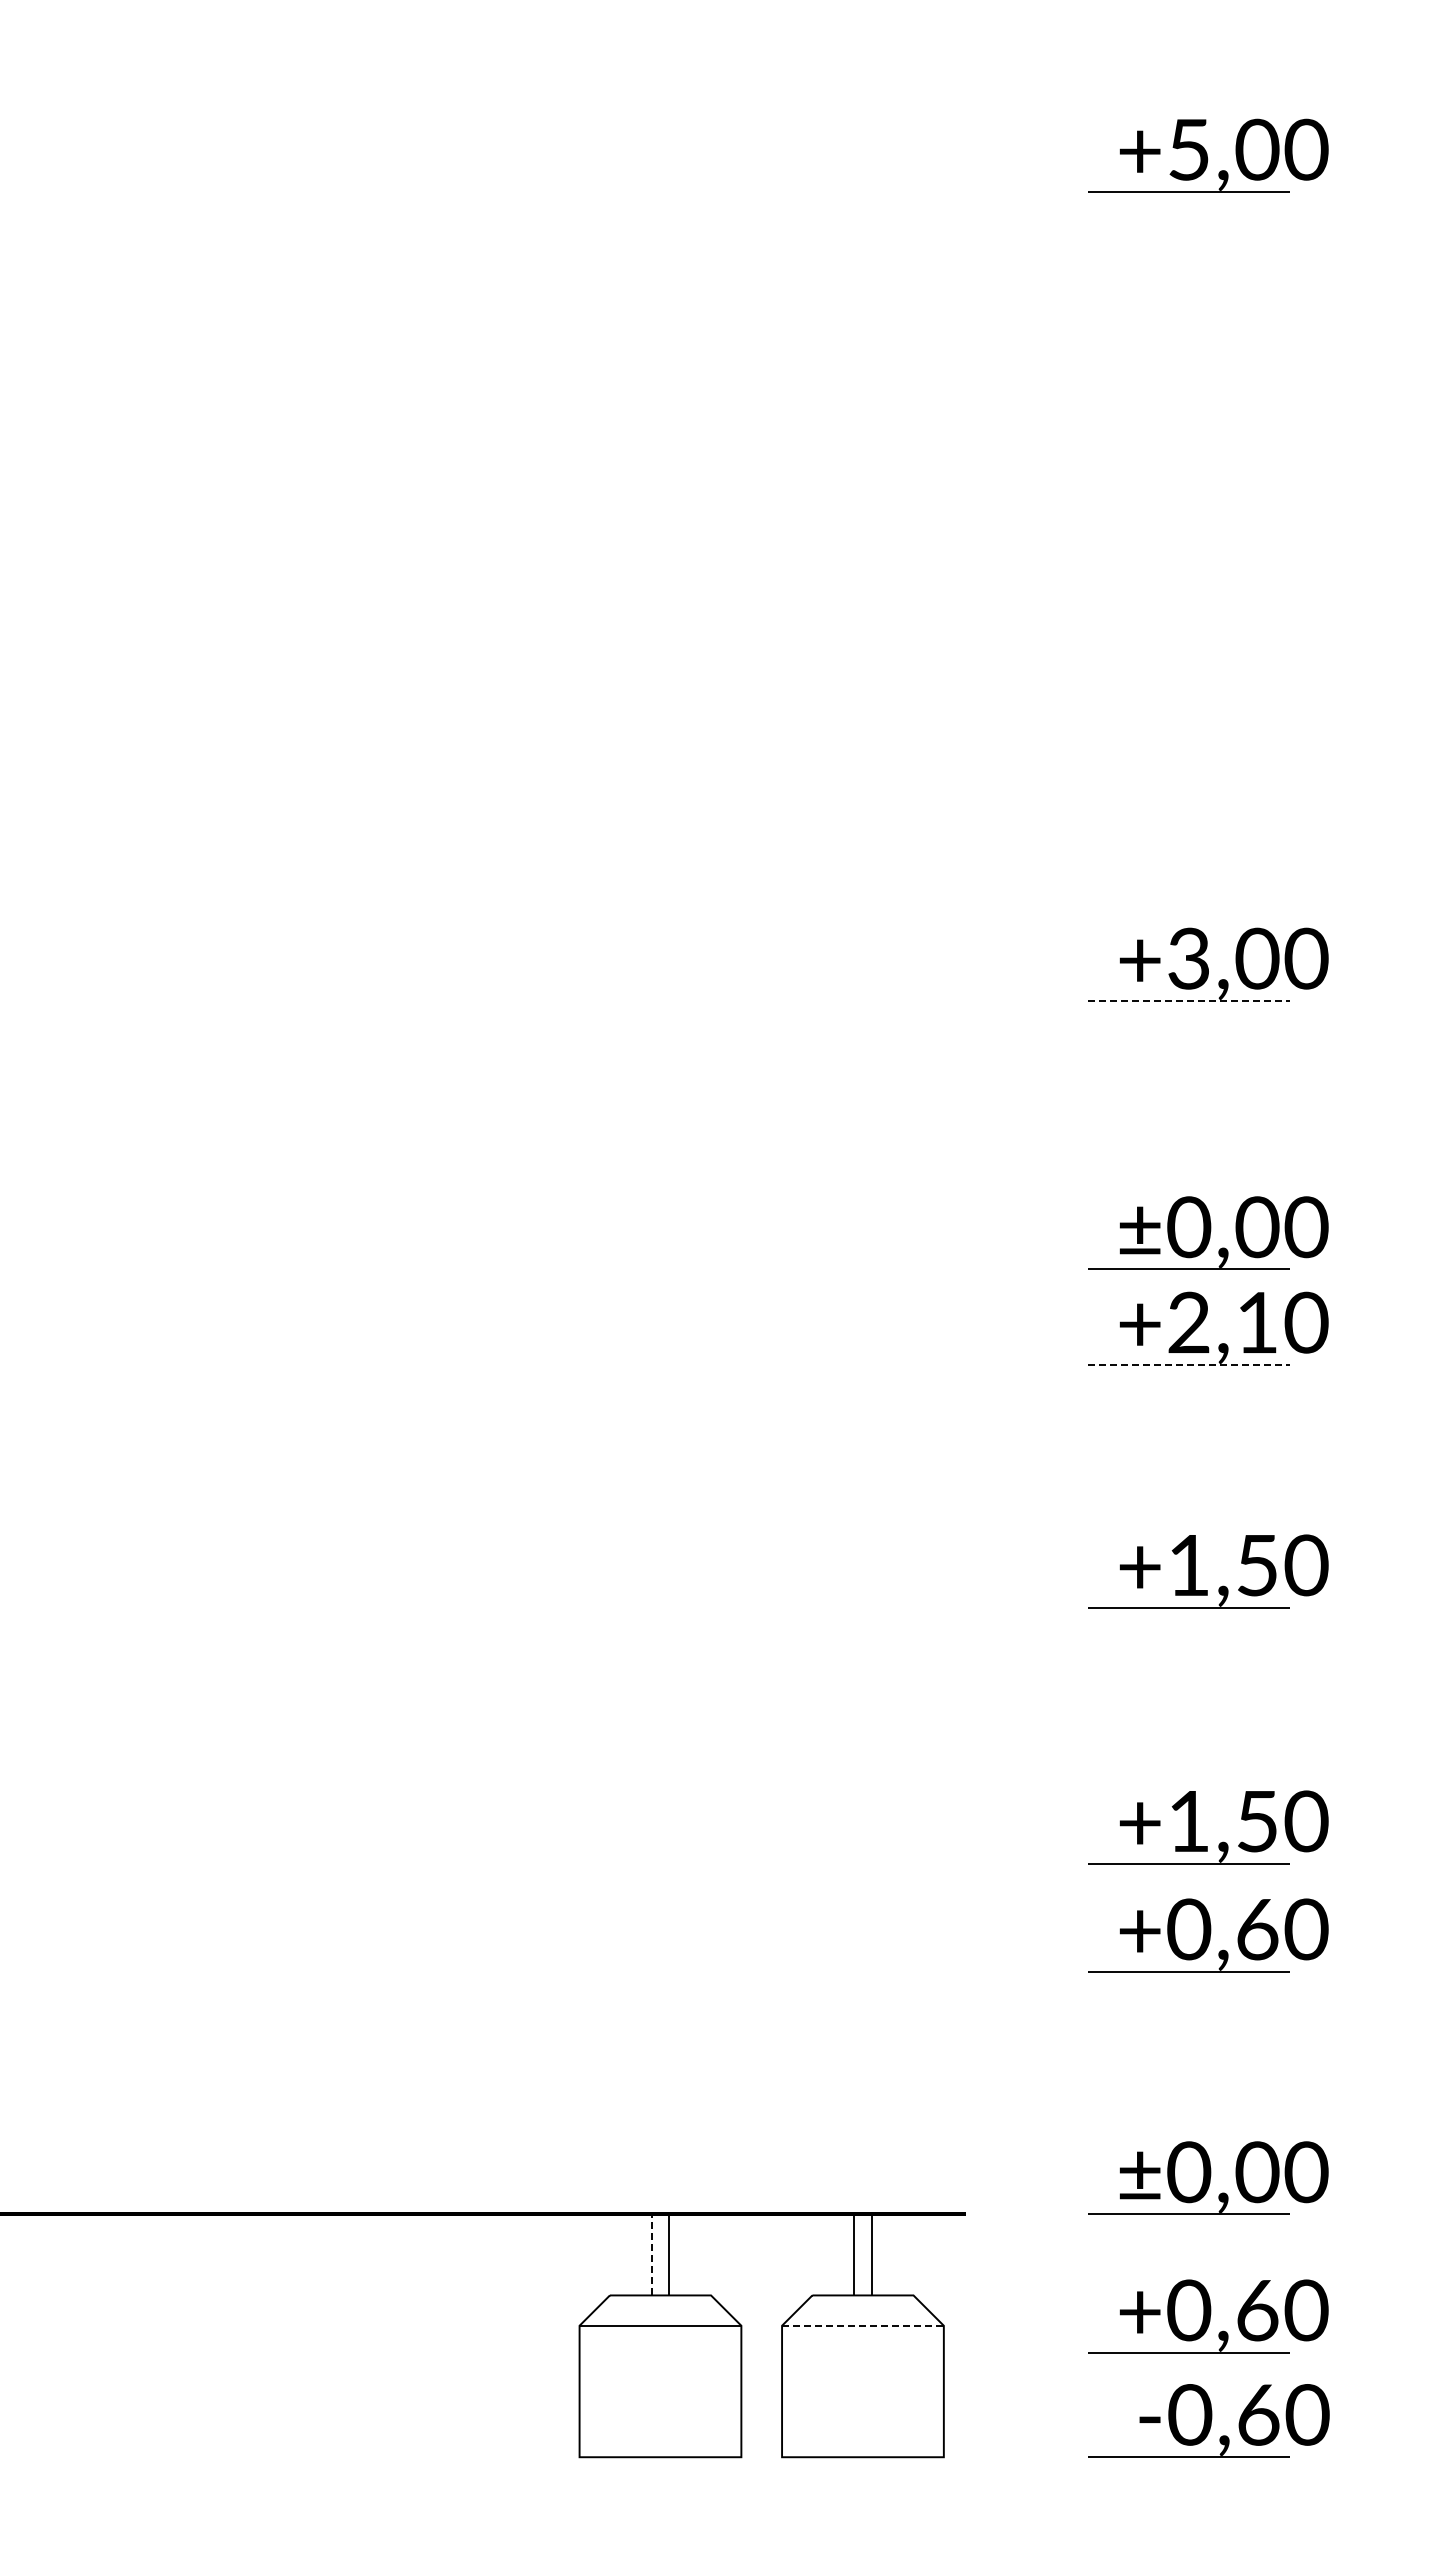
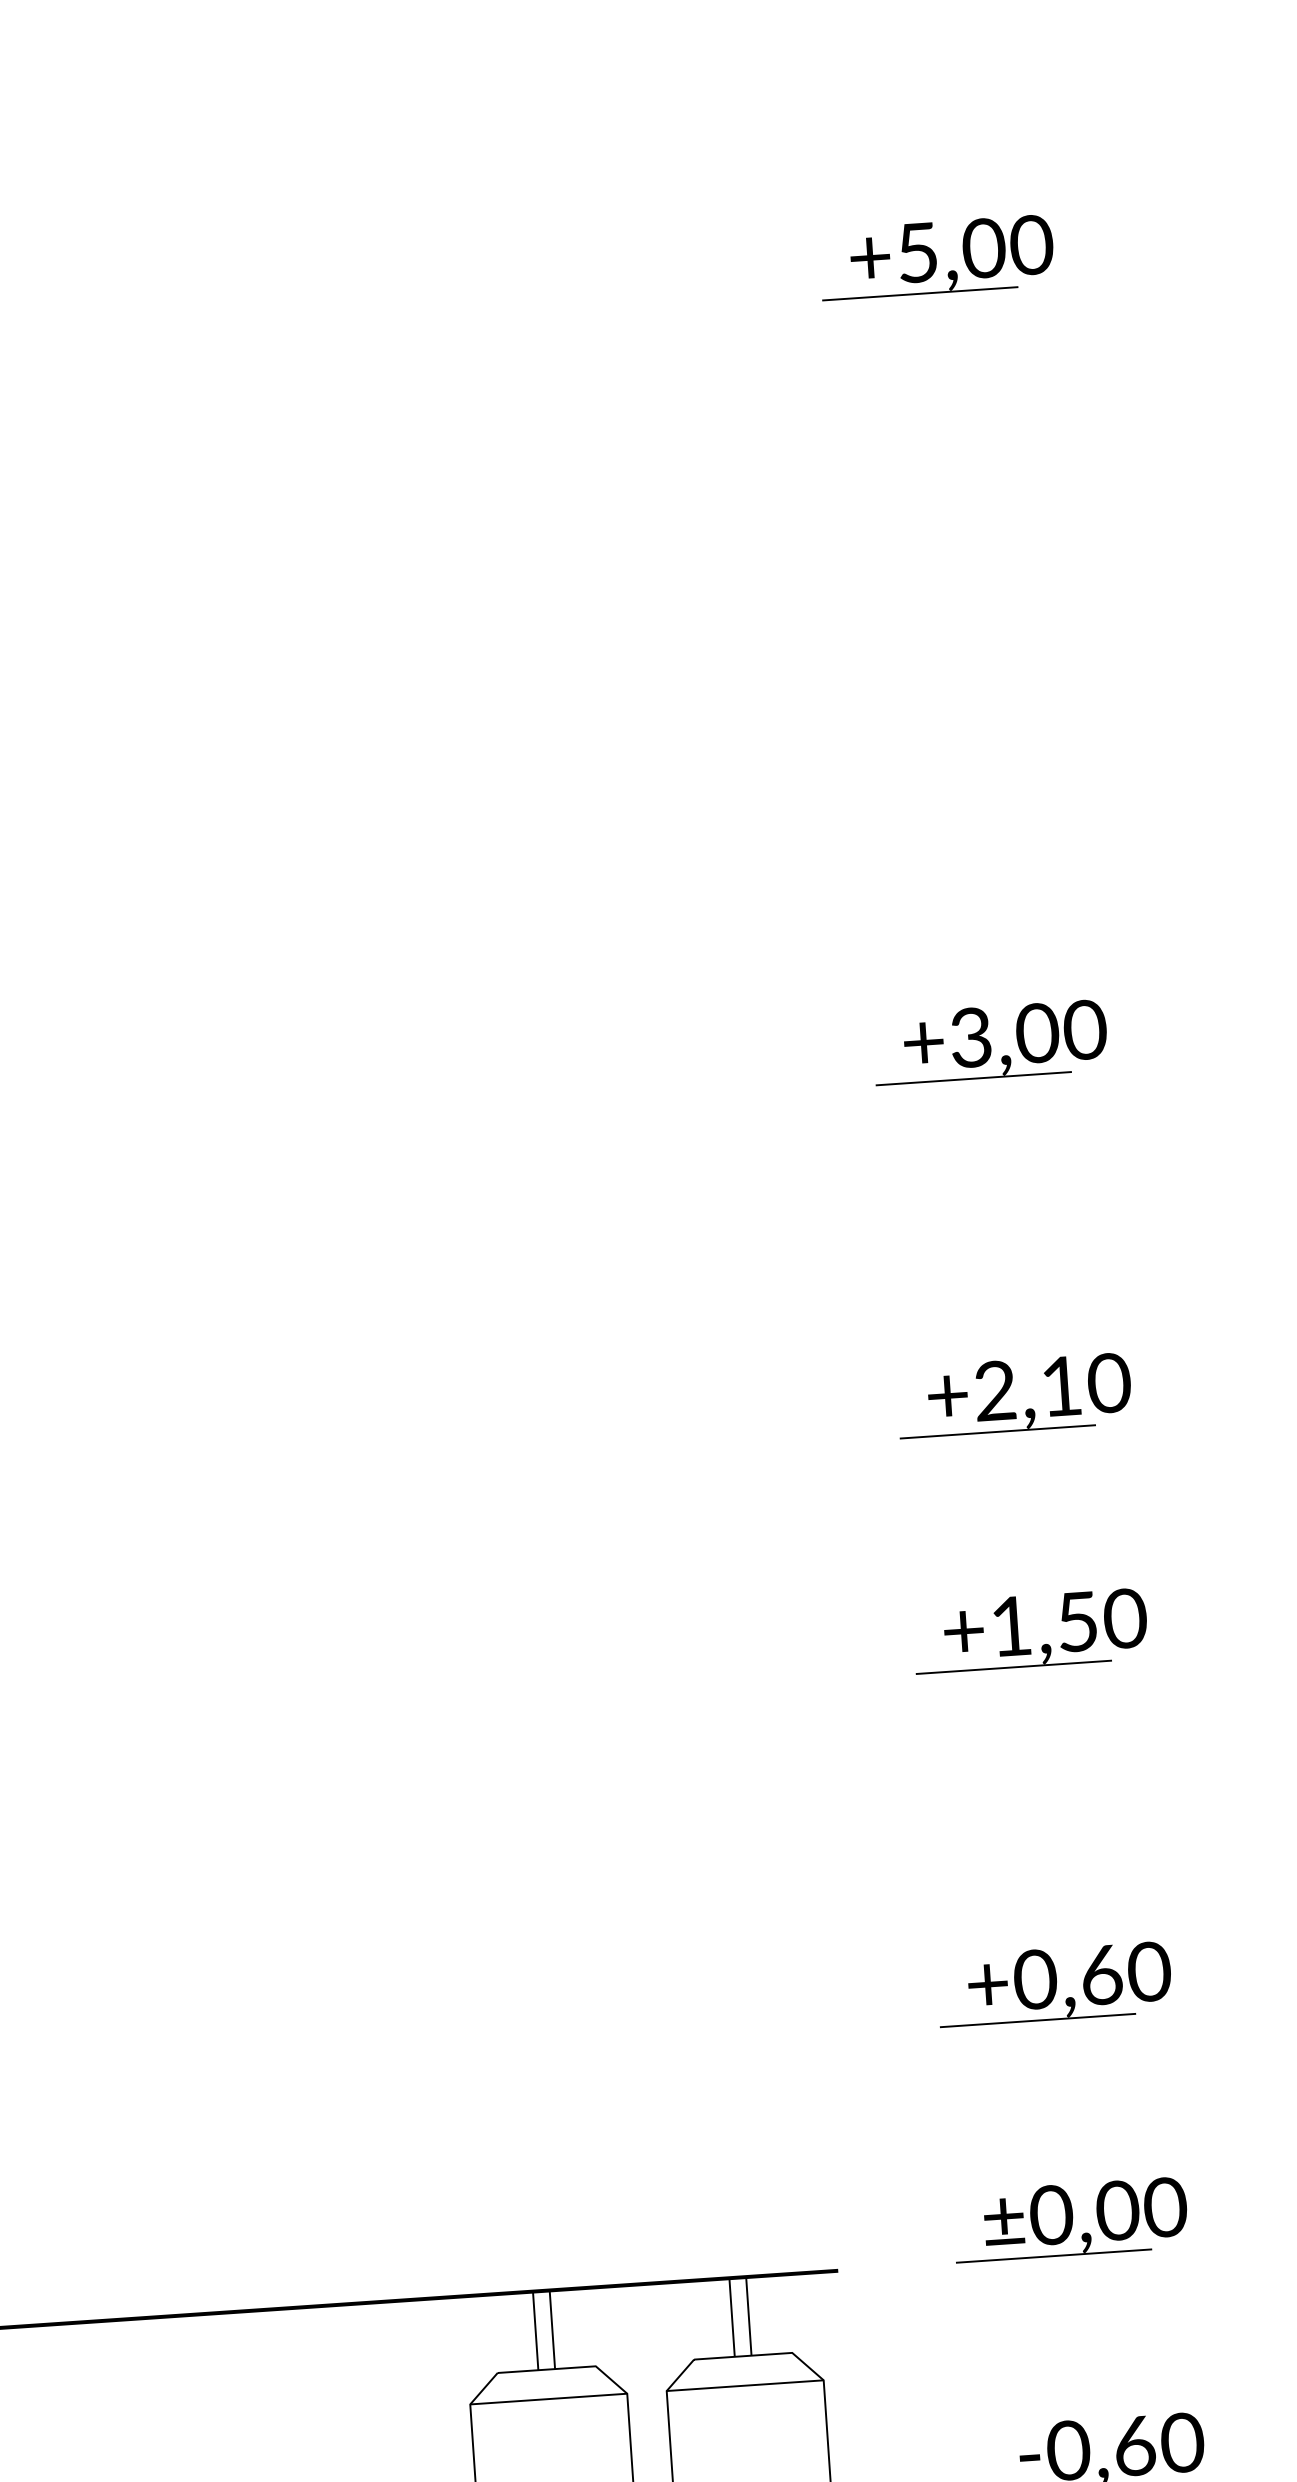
line: (1189, 1000) -> (974, 1078), dashed -> solid
part: (1208, 1232) -> (1008, 1302), removed
line: (1189, 1364) -> (998, 1431), dashed -> solid
part: (1195, 1827) -> (1034, 1880), removed
line: (651, 2254) -> (535, 2330), dashed -> solid
part: (1208, 2316) -> (1079, 2353), removed
line: (862, 2325) -> (744, 2385), dashed -> solid

